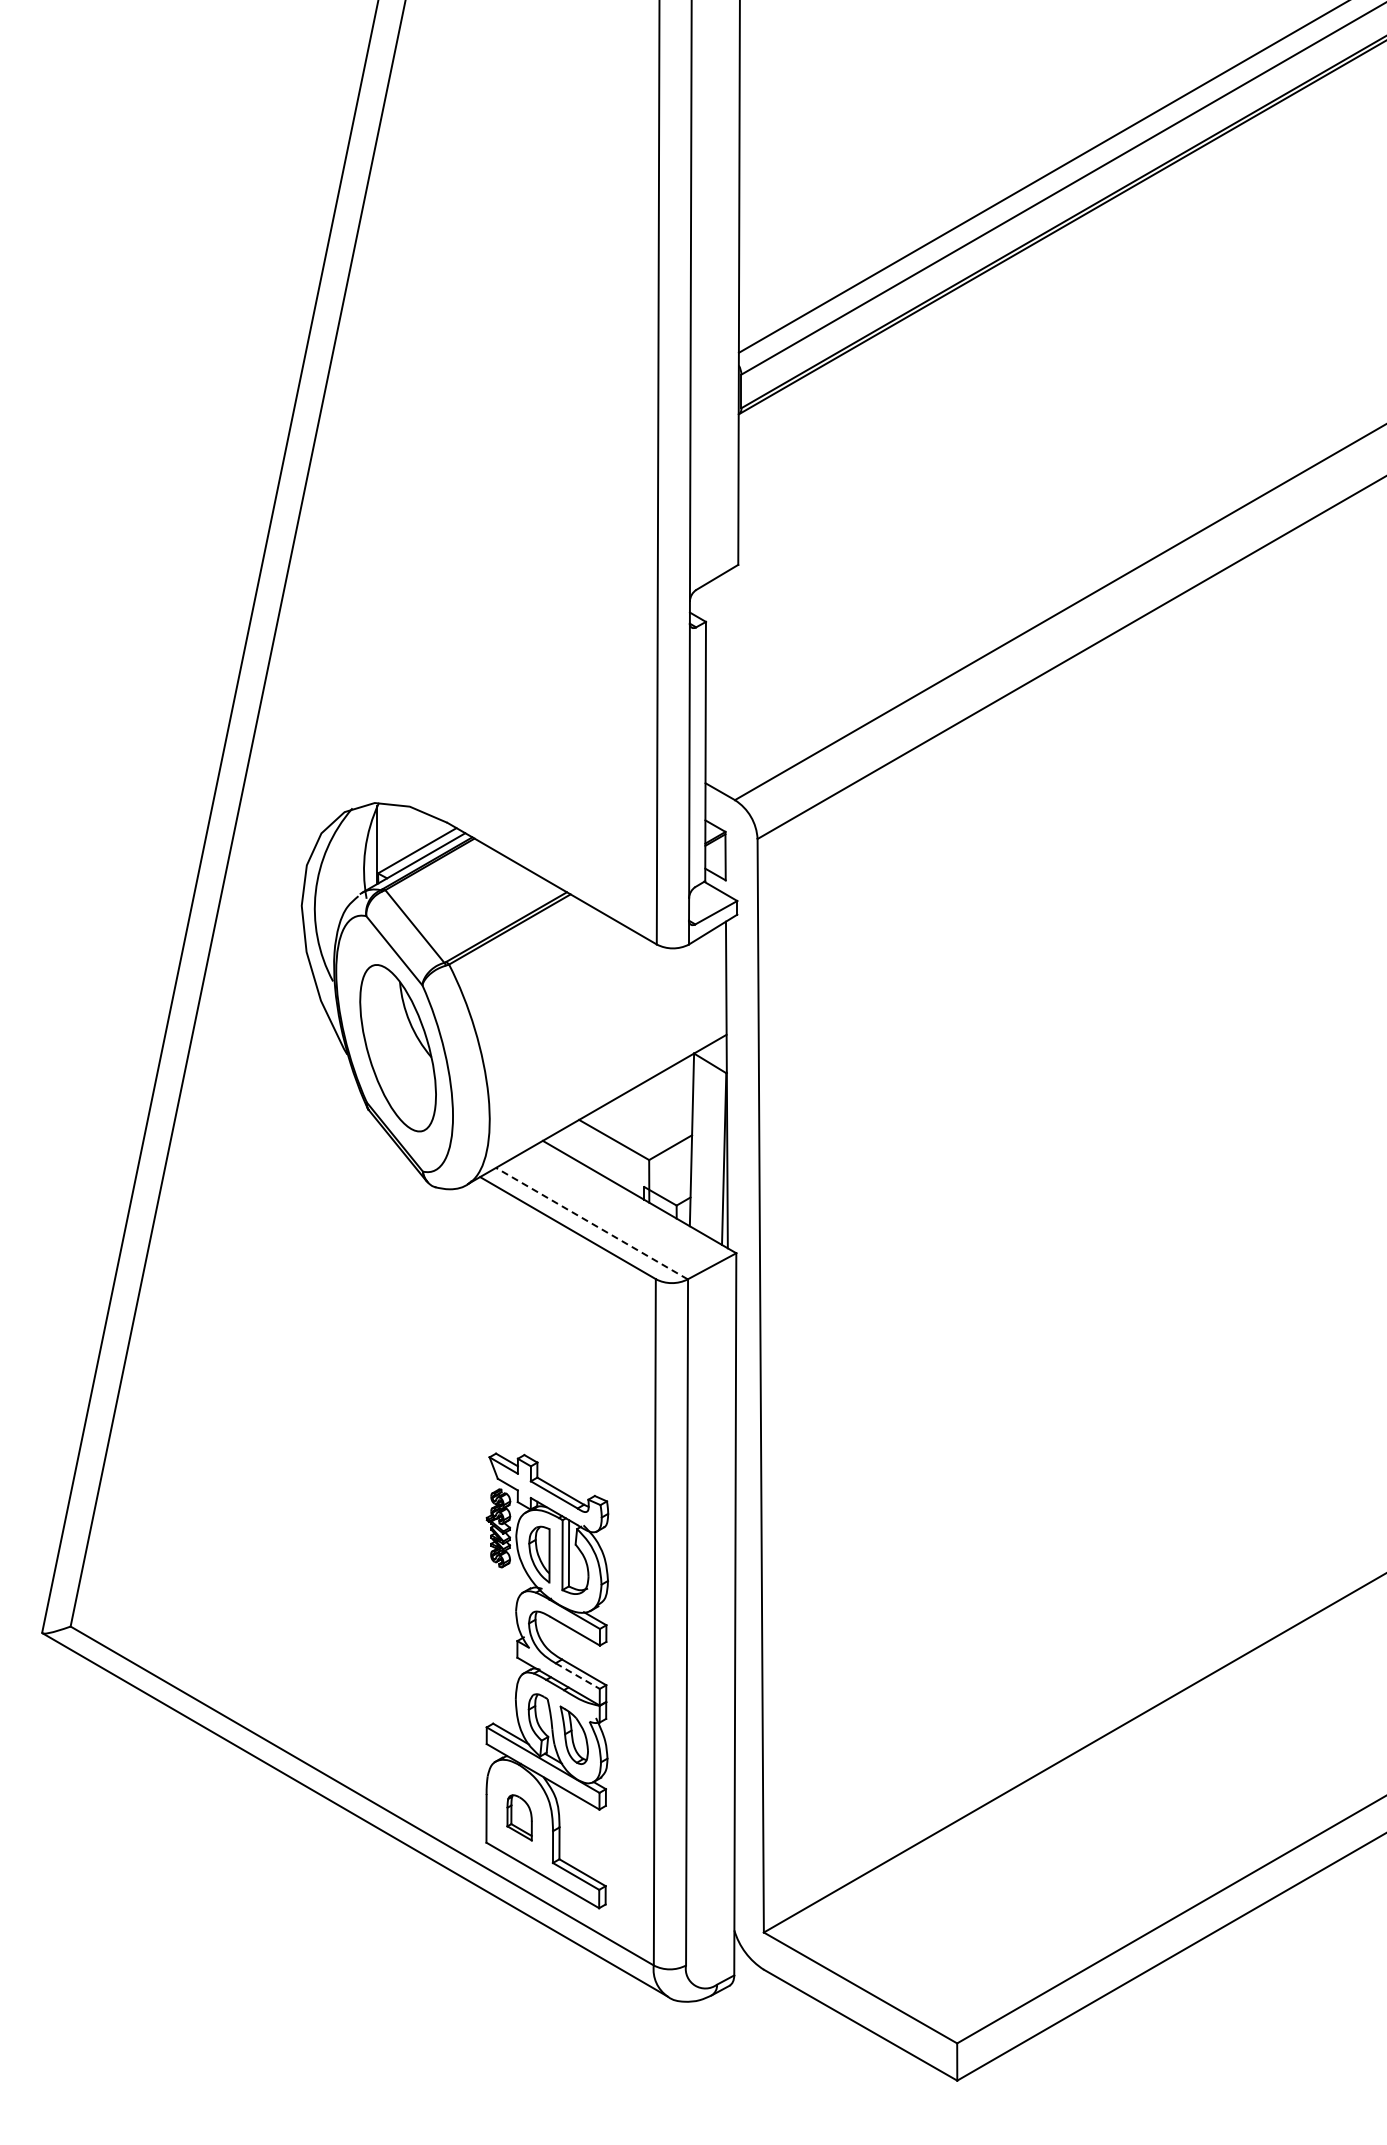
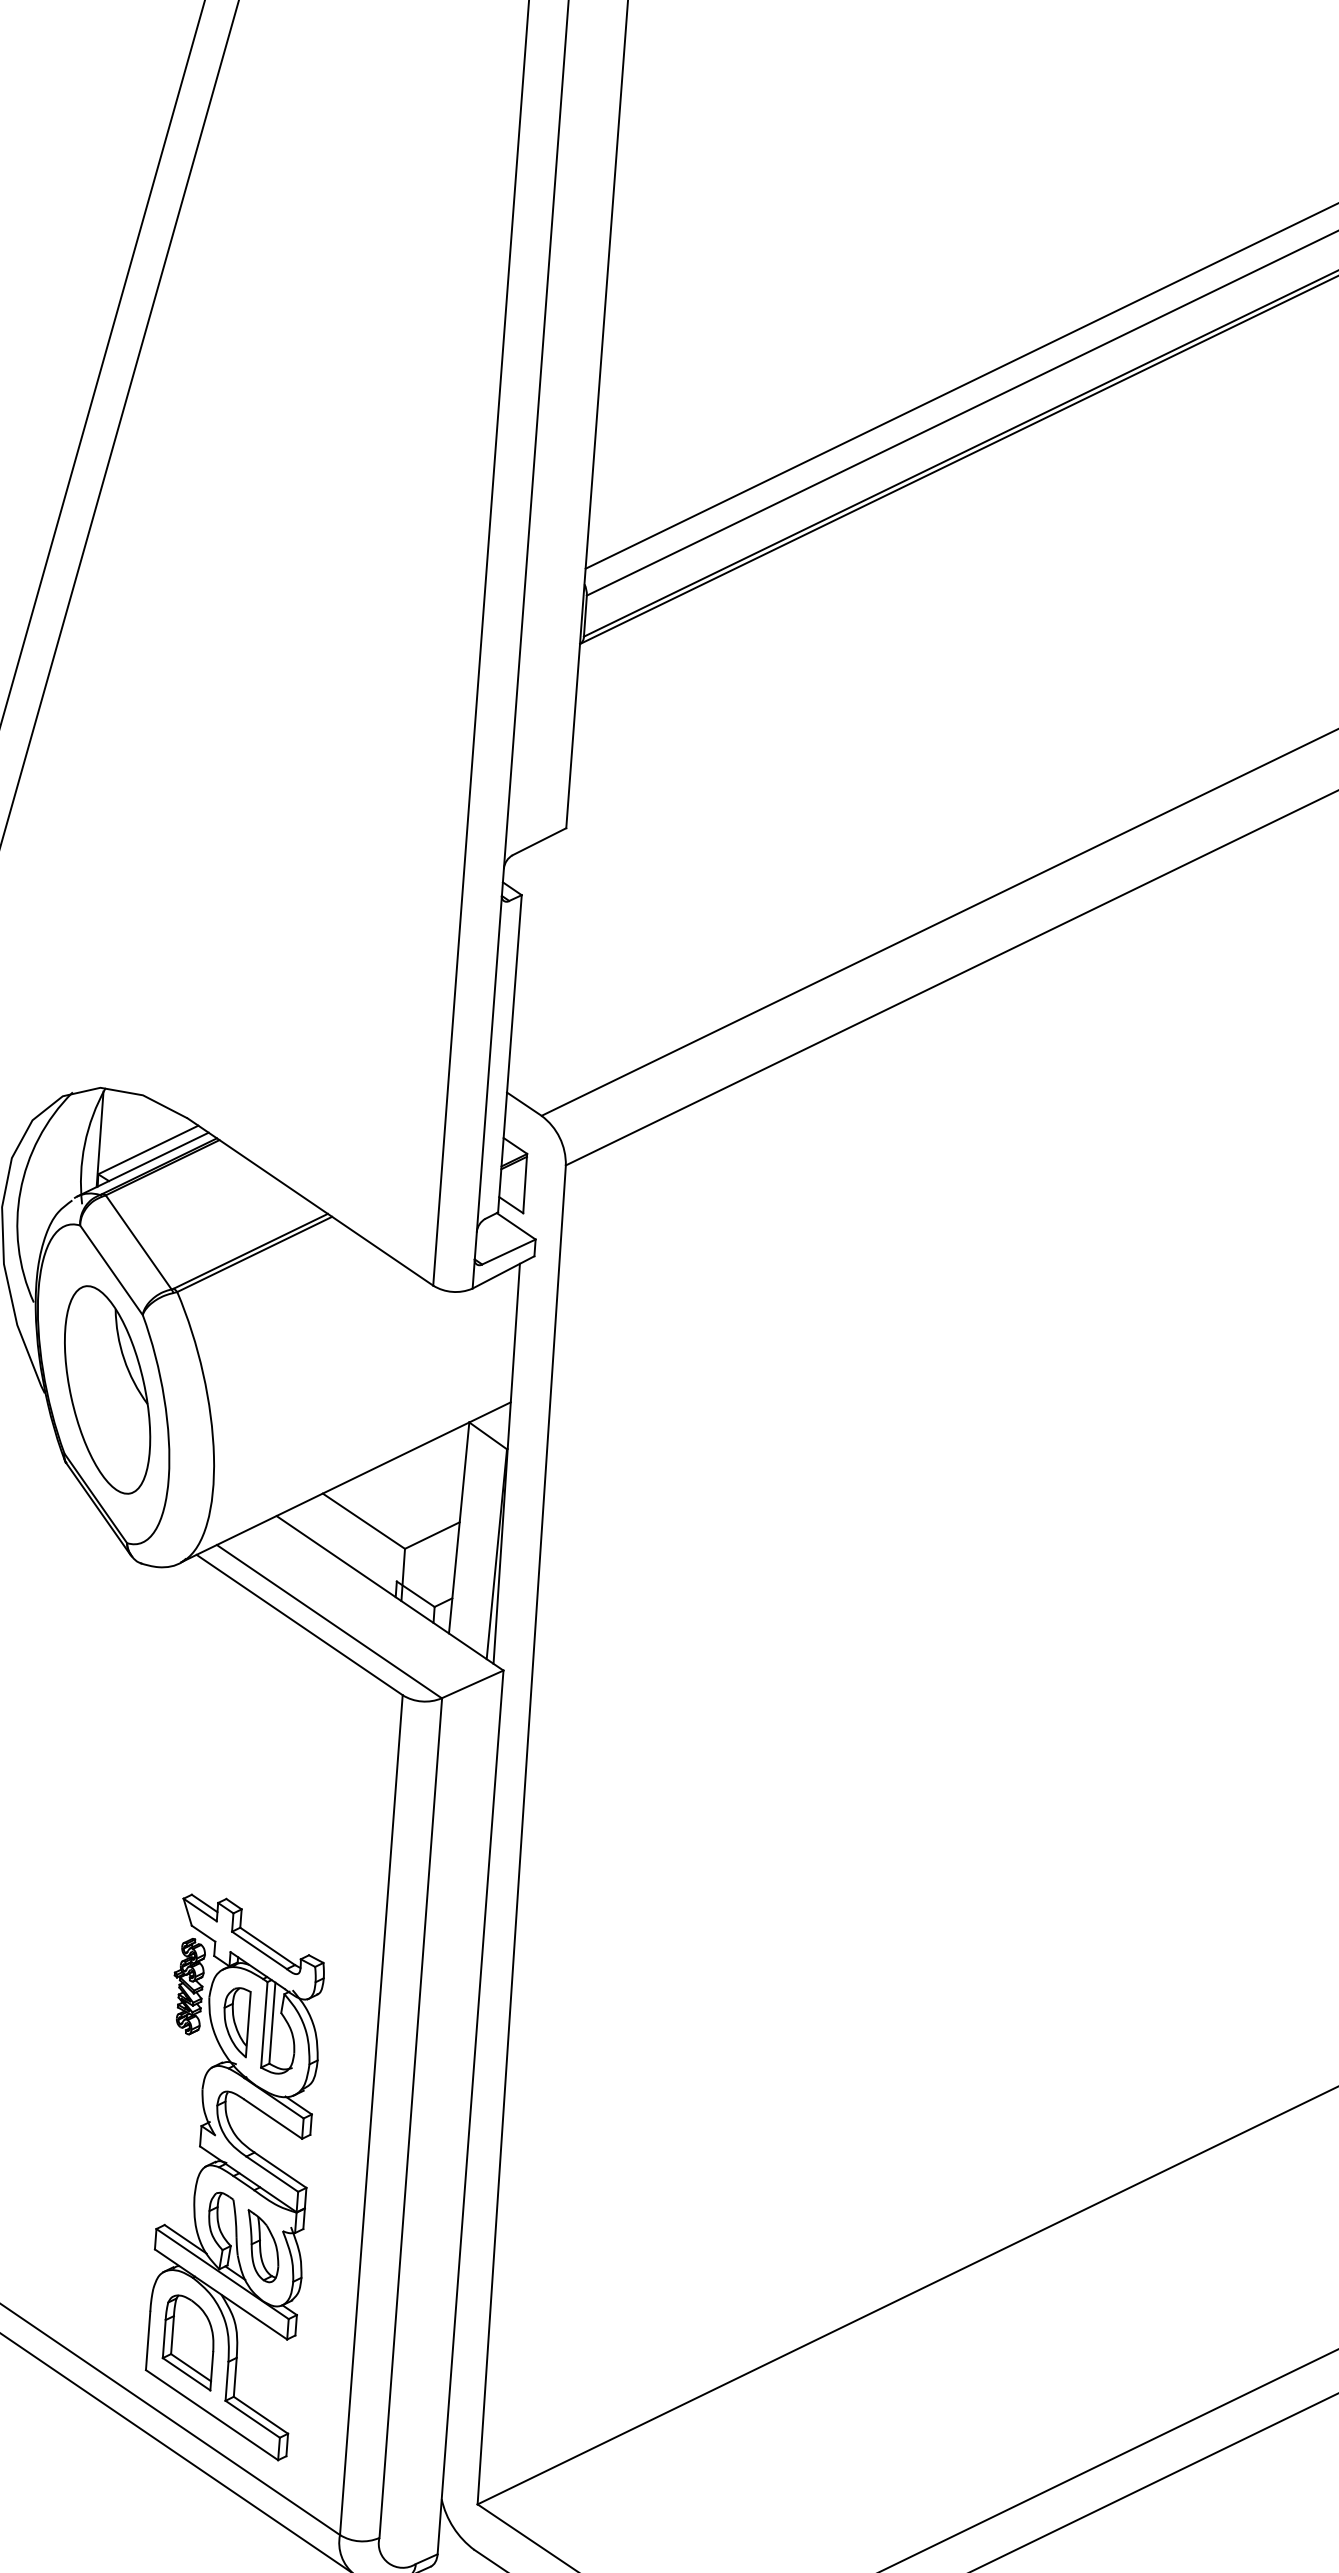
line: (591, 1223) -> (328, 1621), dashed -> solid
line: (577, 1676) -> (271, 2174), dashed -> solid
part: (519, 1817) -> (188, 2342), size x1.67

